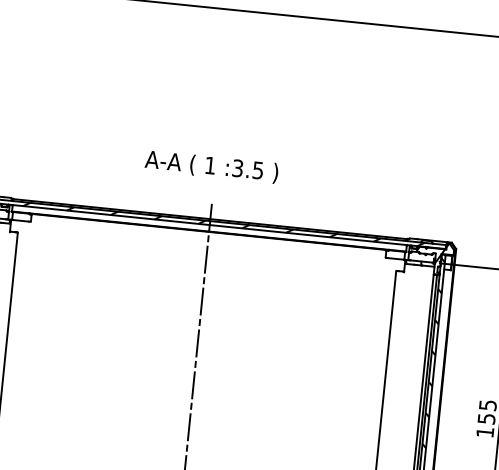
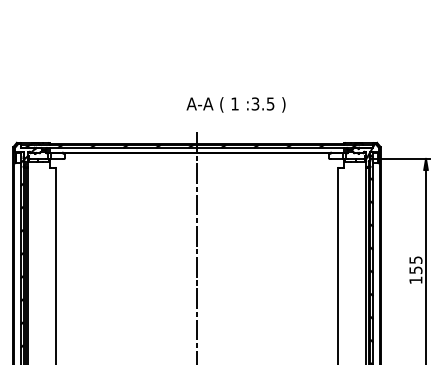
text: (210, 166) -> (235, 104), moved

